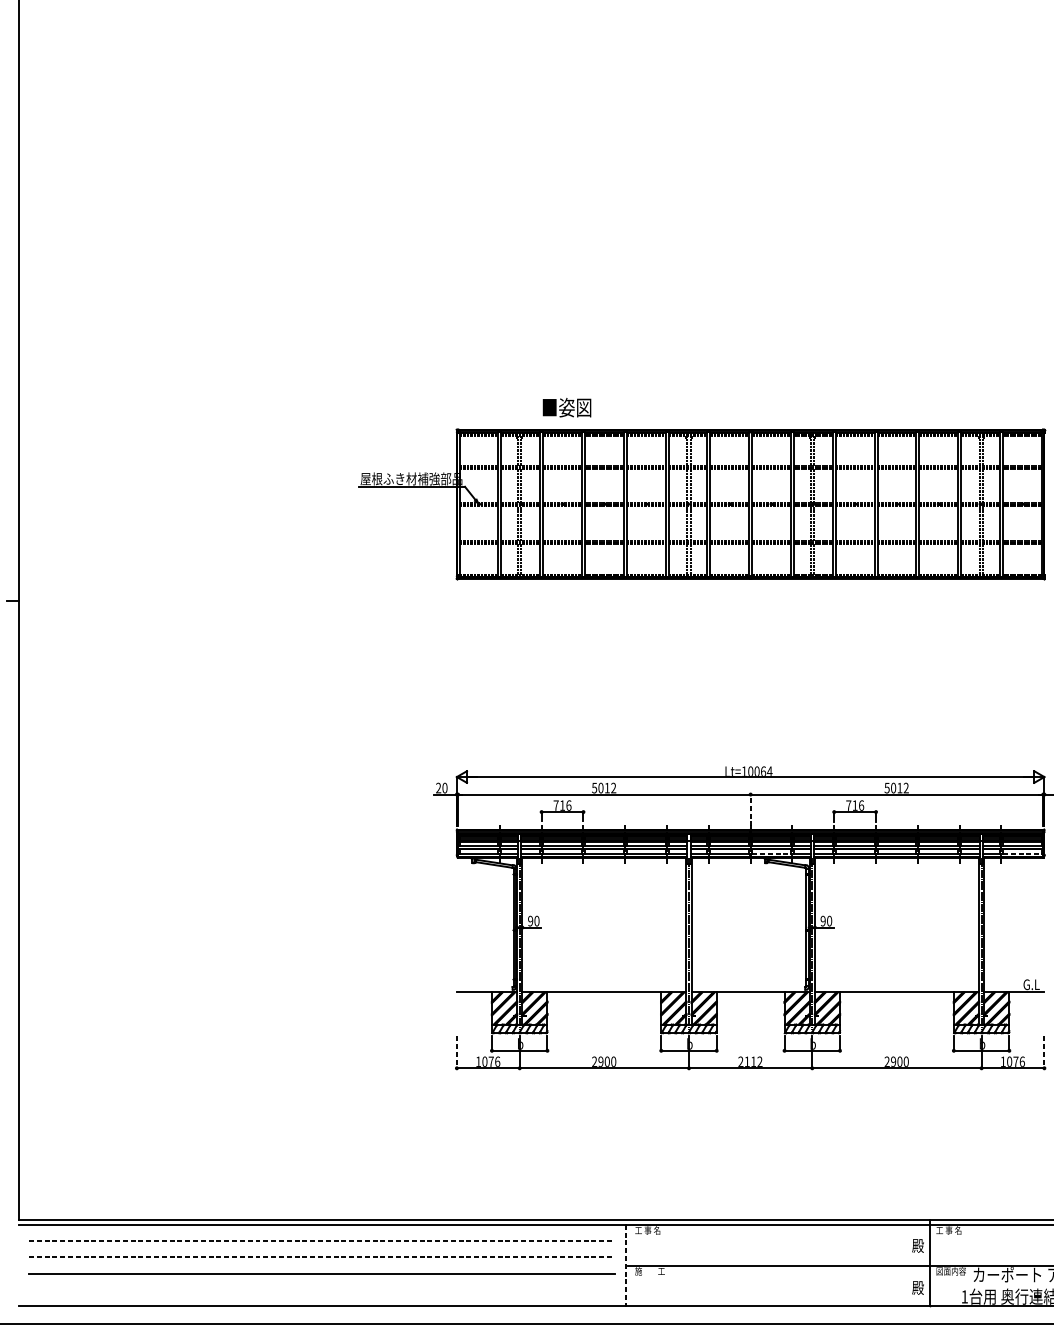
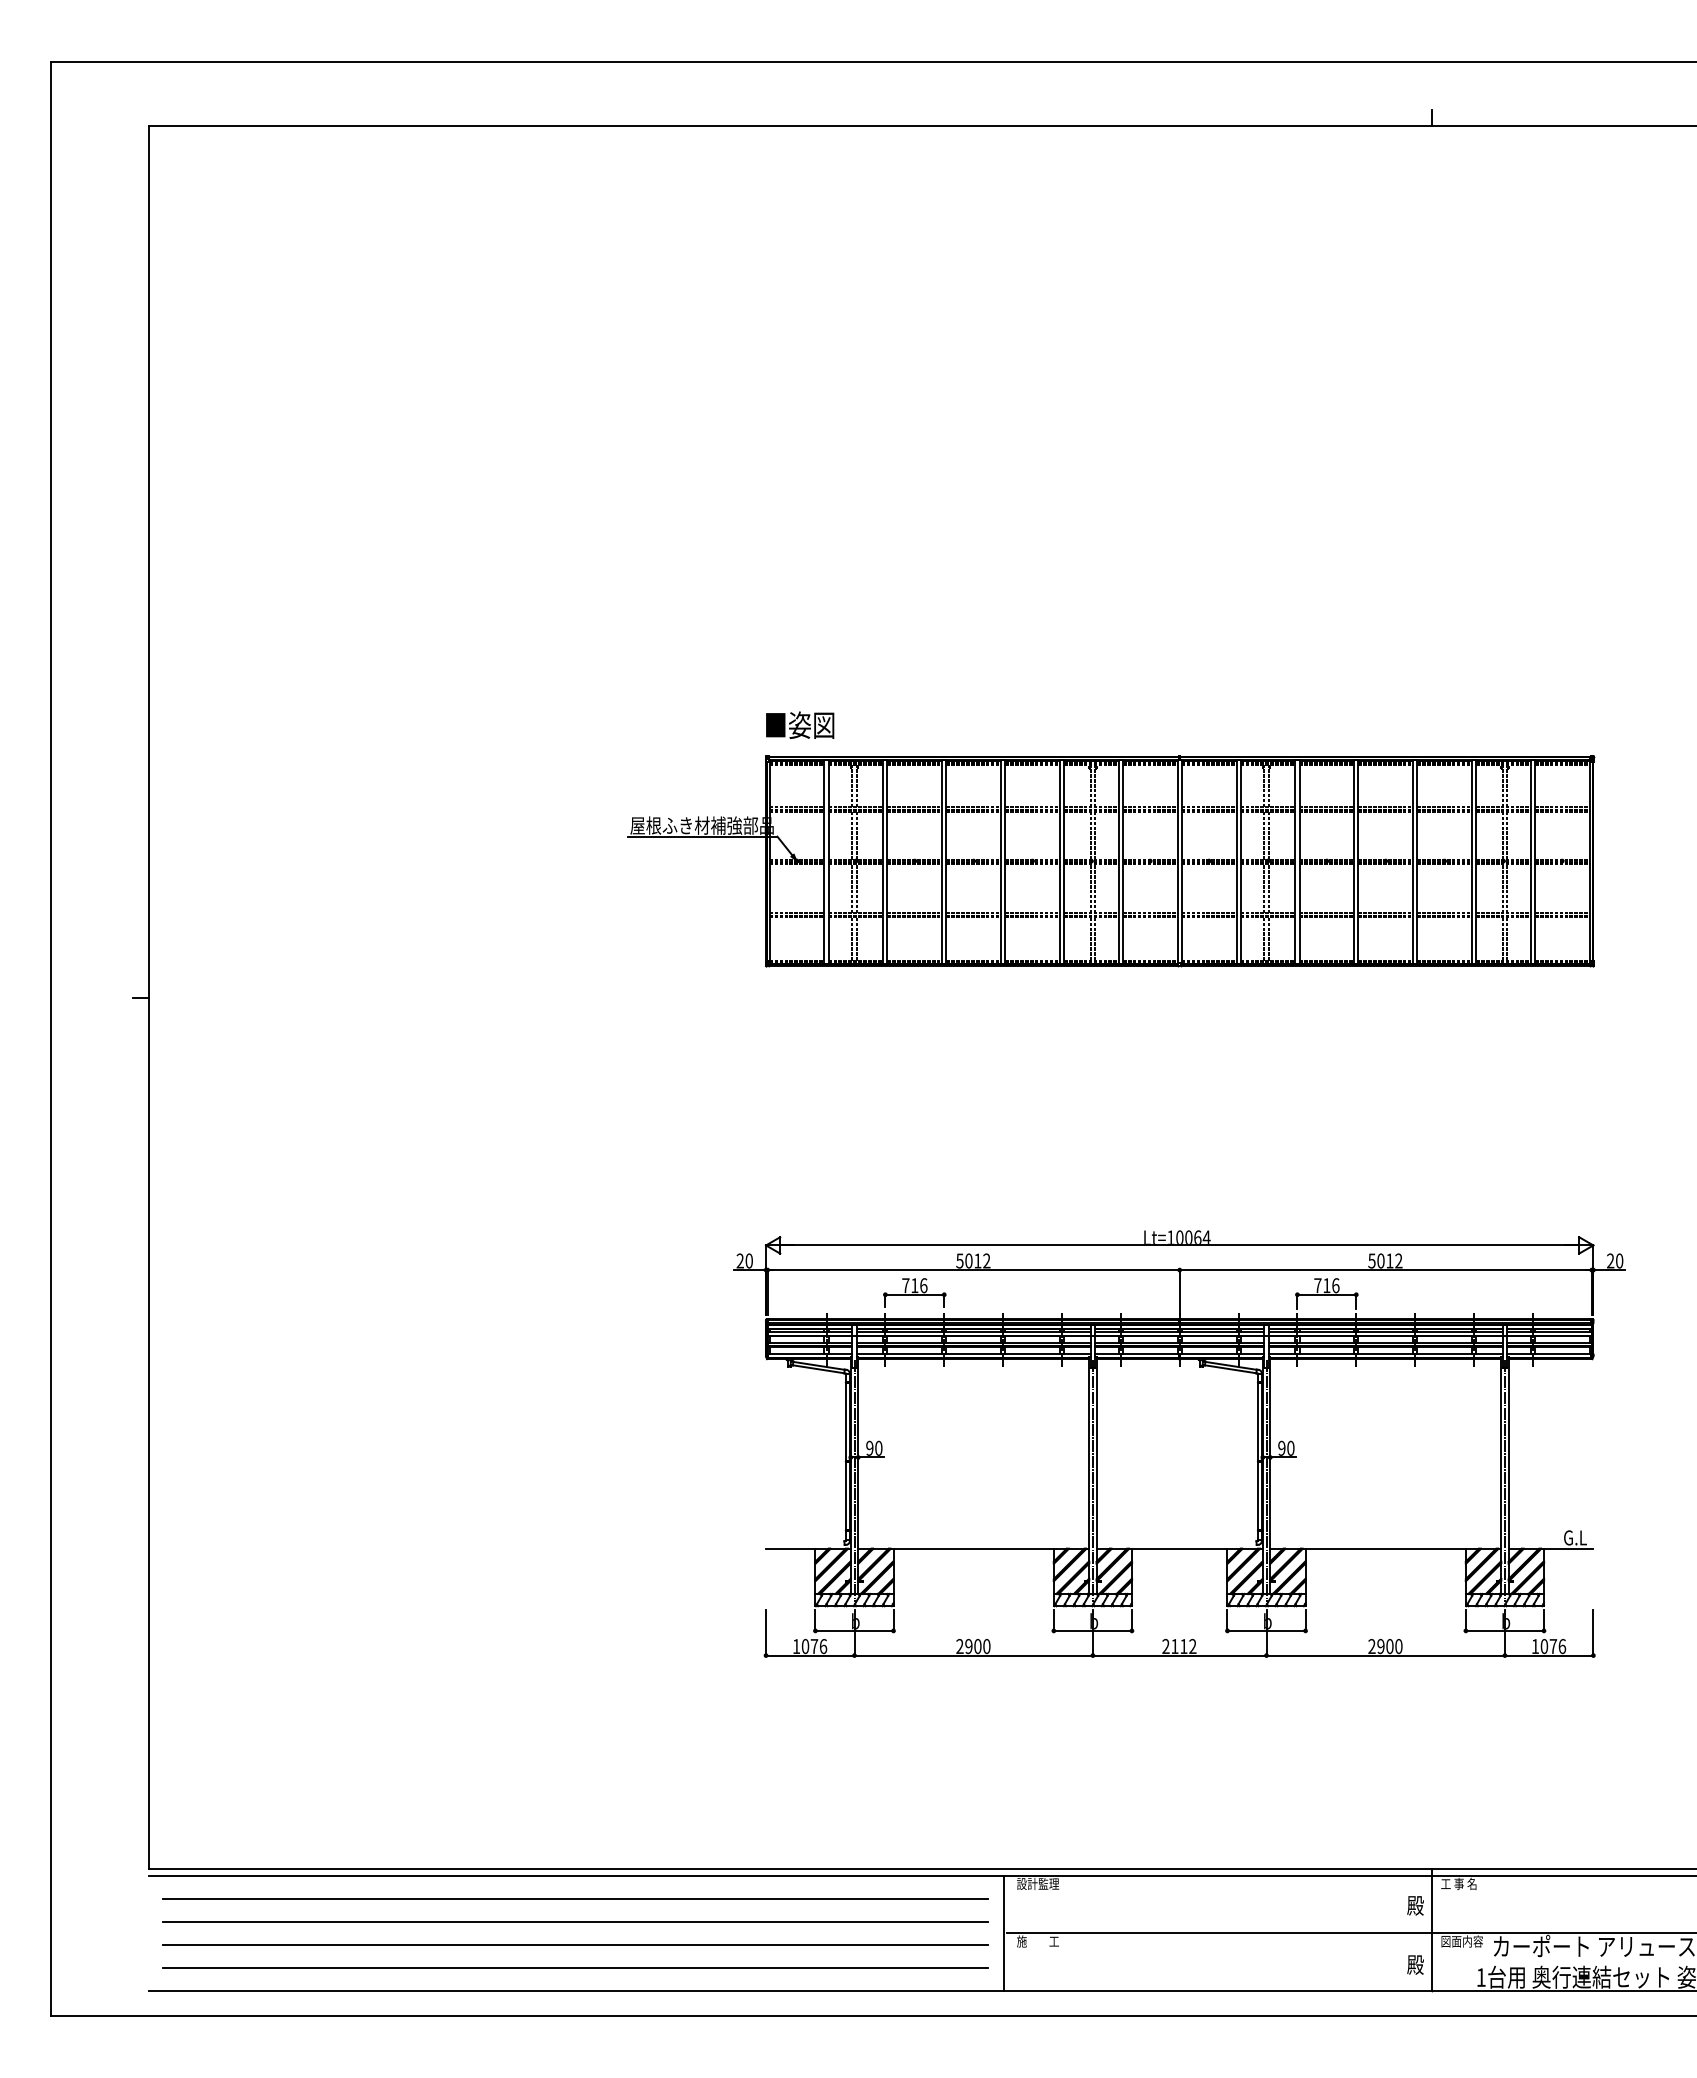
text: (567, 407) -> (800, 724), moved
line: (750, 809) -> (1179, 1291), dashed -> solid
line: (771, 853) -> (1209, 1353), dashed -> solid
line: (1022, 853) -> (1562, 1353), dashed -> solid
line: (457, 1052) -> (766, 1633), dashed -> solid
line: (1044, 1052) -> (1593, 1633), dashed -> solid
text: (650, 1230) -> (1038, 1883), 工 事 名 -> 設計監理
line: (322, 1240) -> (576, 1898), dashed -> solid
line: (322, 1257) -> (576, 1921), dashed -> solid
line: (626, 1265) -> (1004, 1933), dashed -> solid
line: (321, 1289) -> (575, 1967), added

